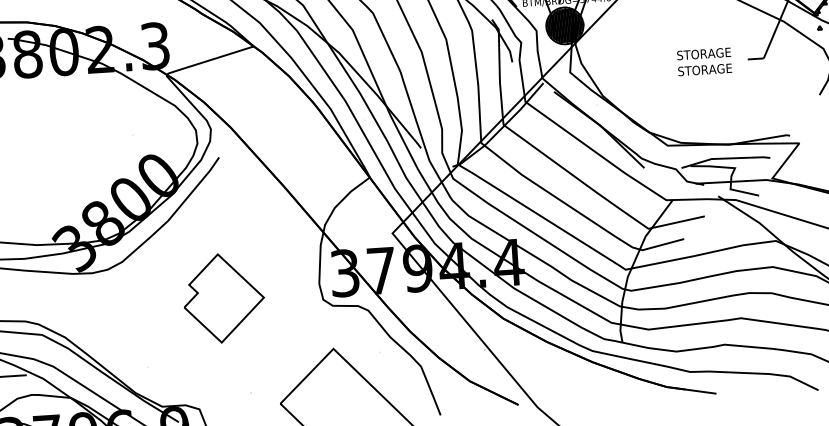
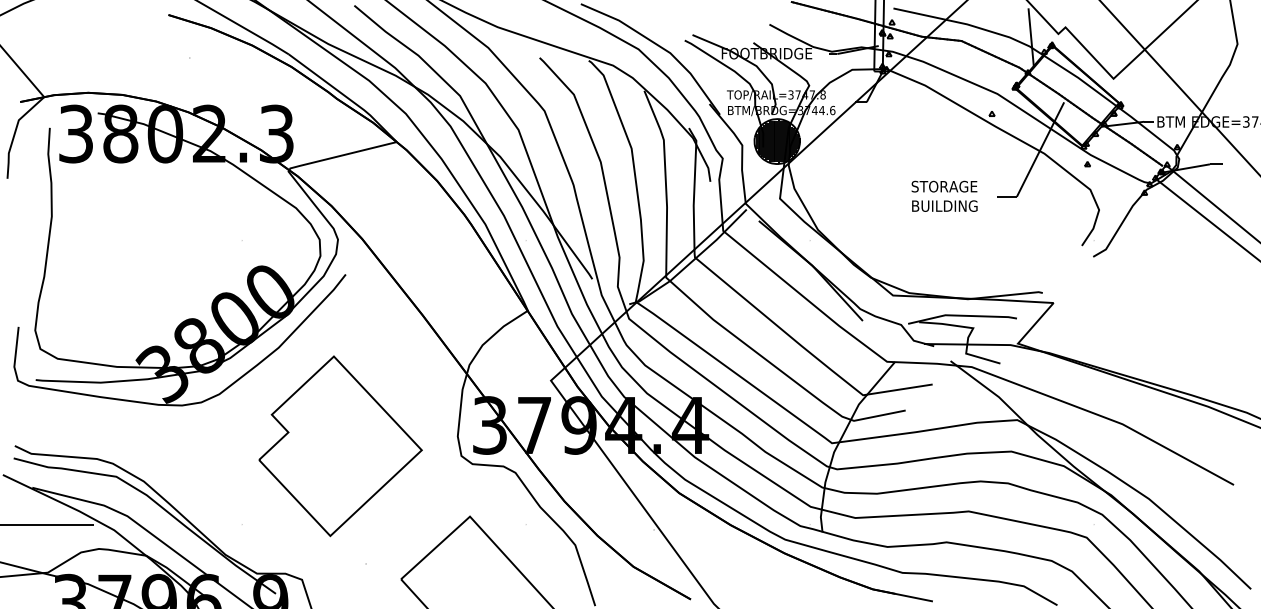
text: (705, 69) -> (944, 205), STORAGE -> BUILDING
part: (223, 298) -> (340, 446), size x1.67

